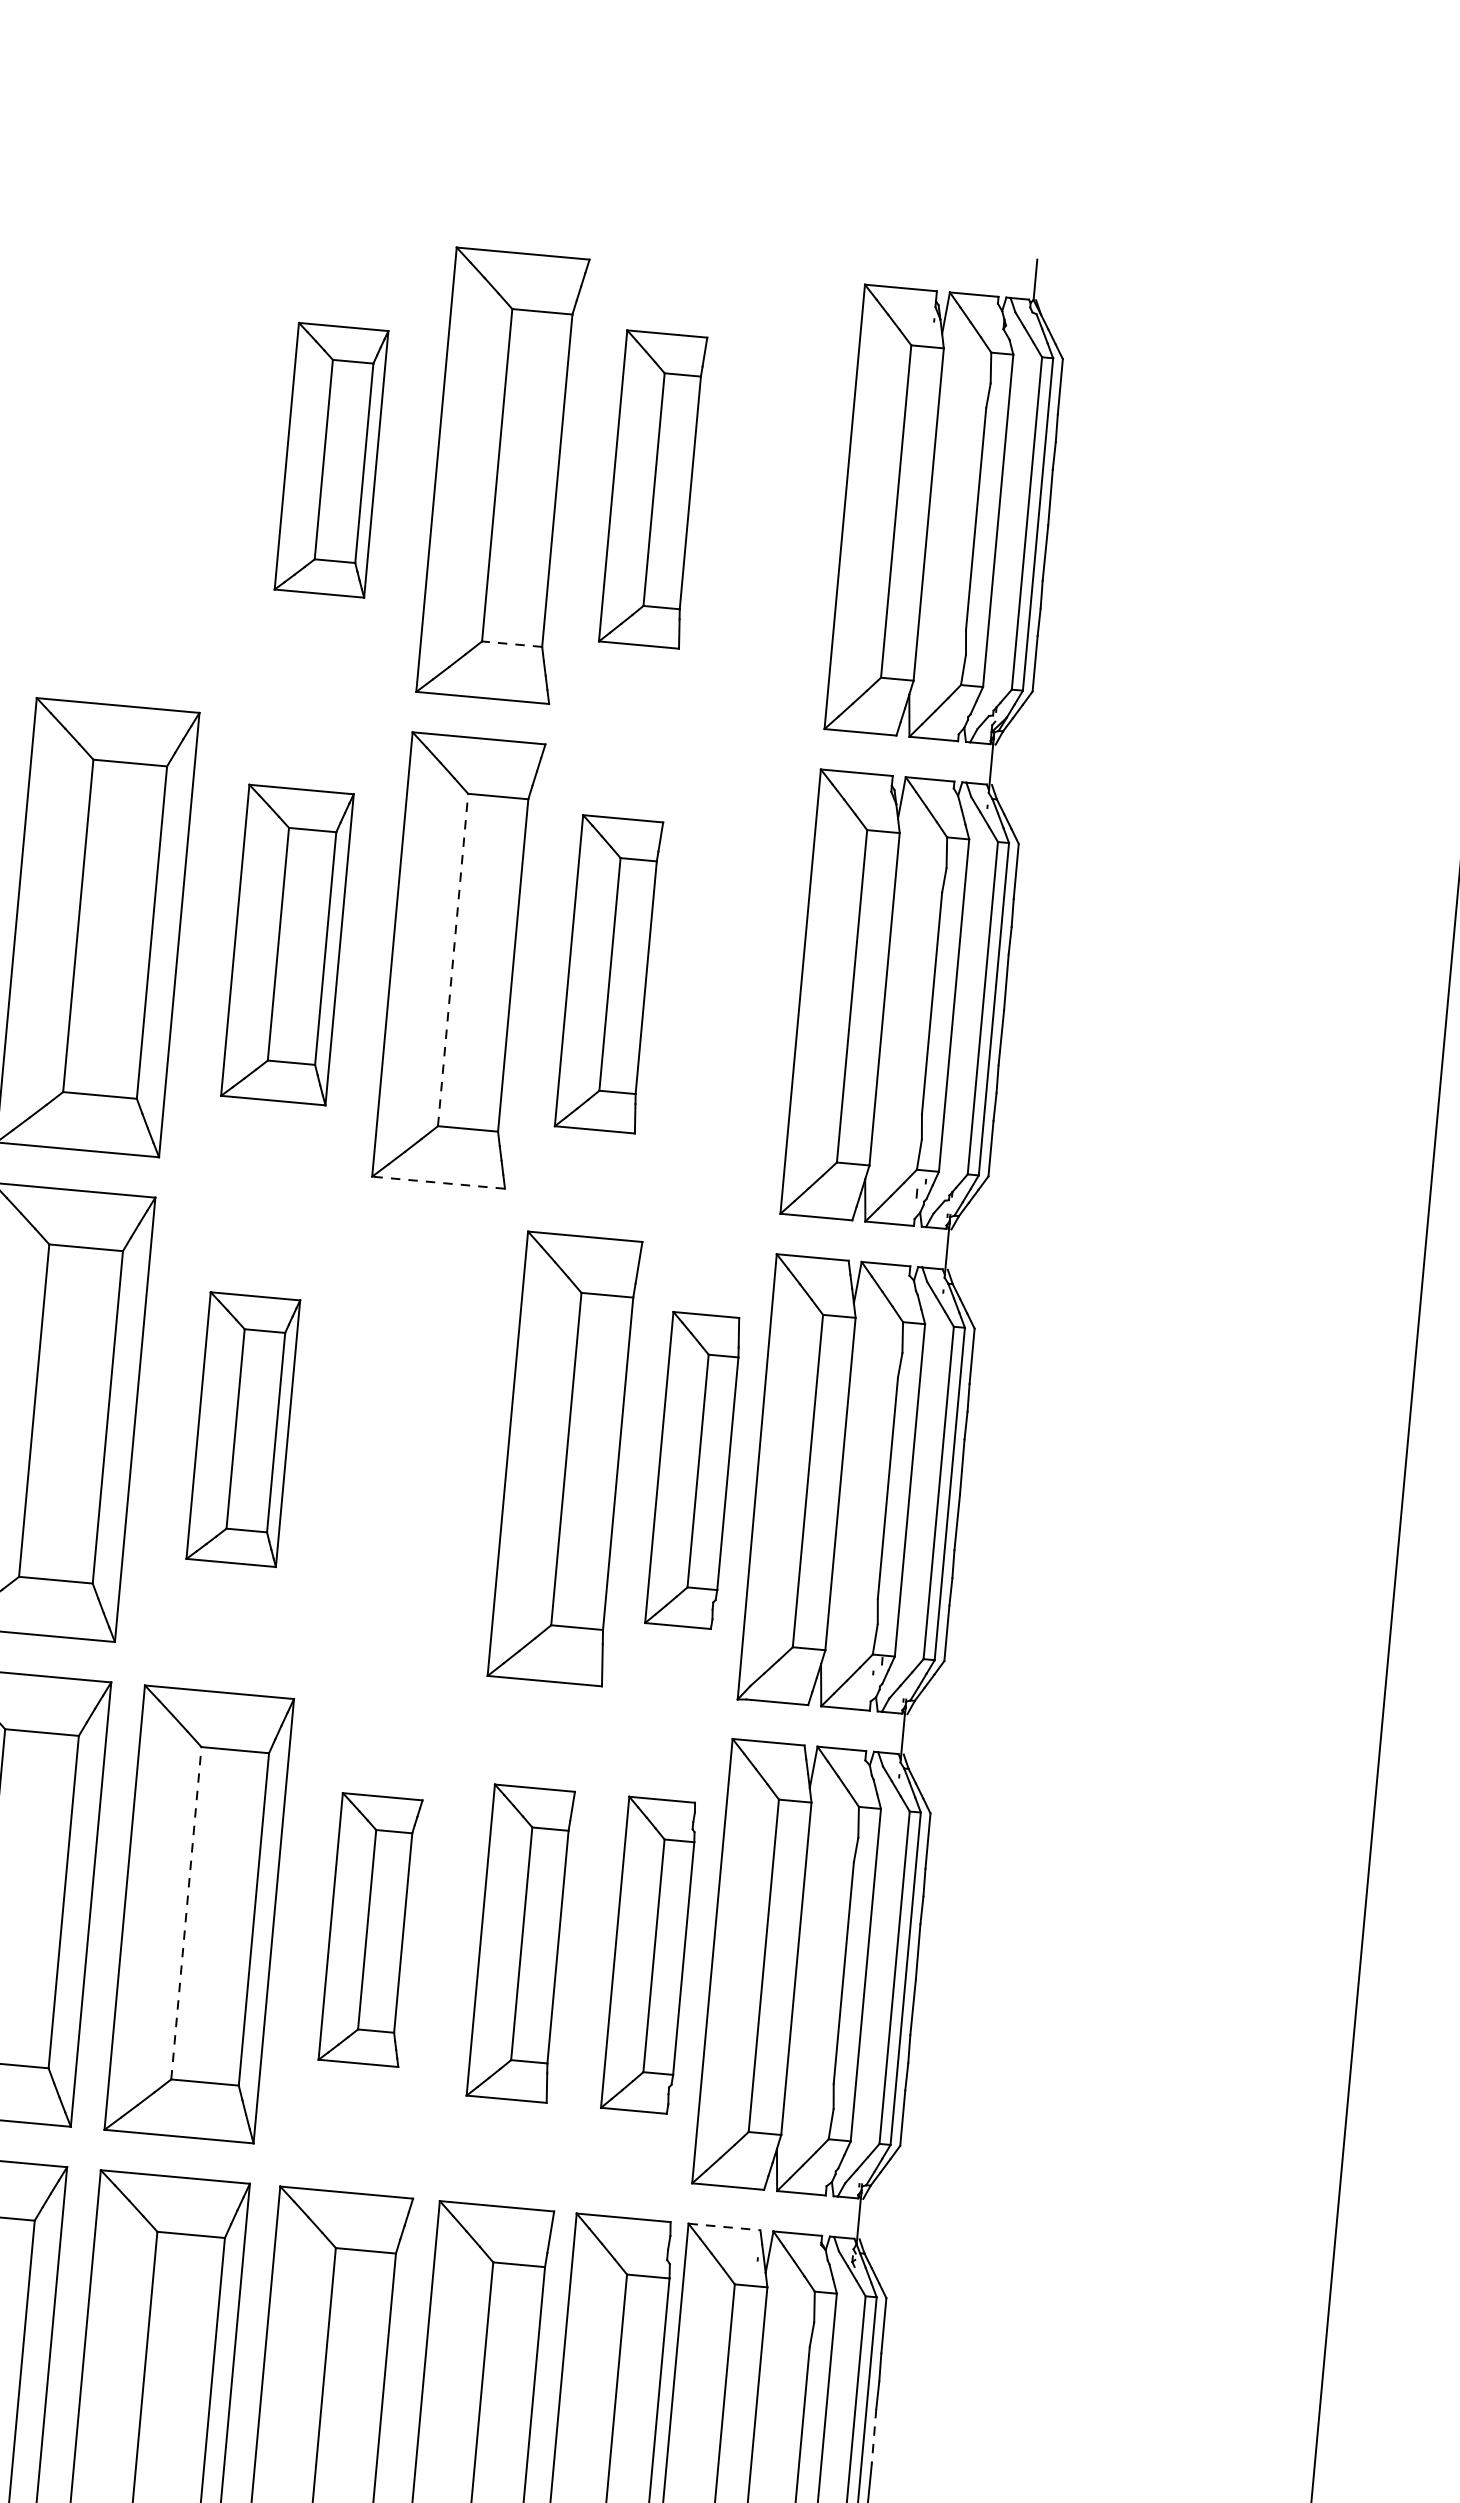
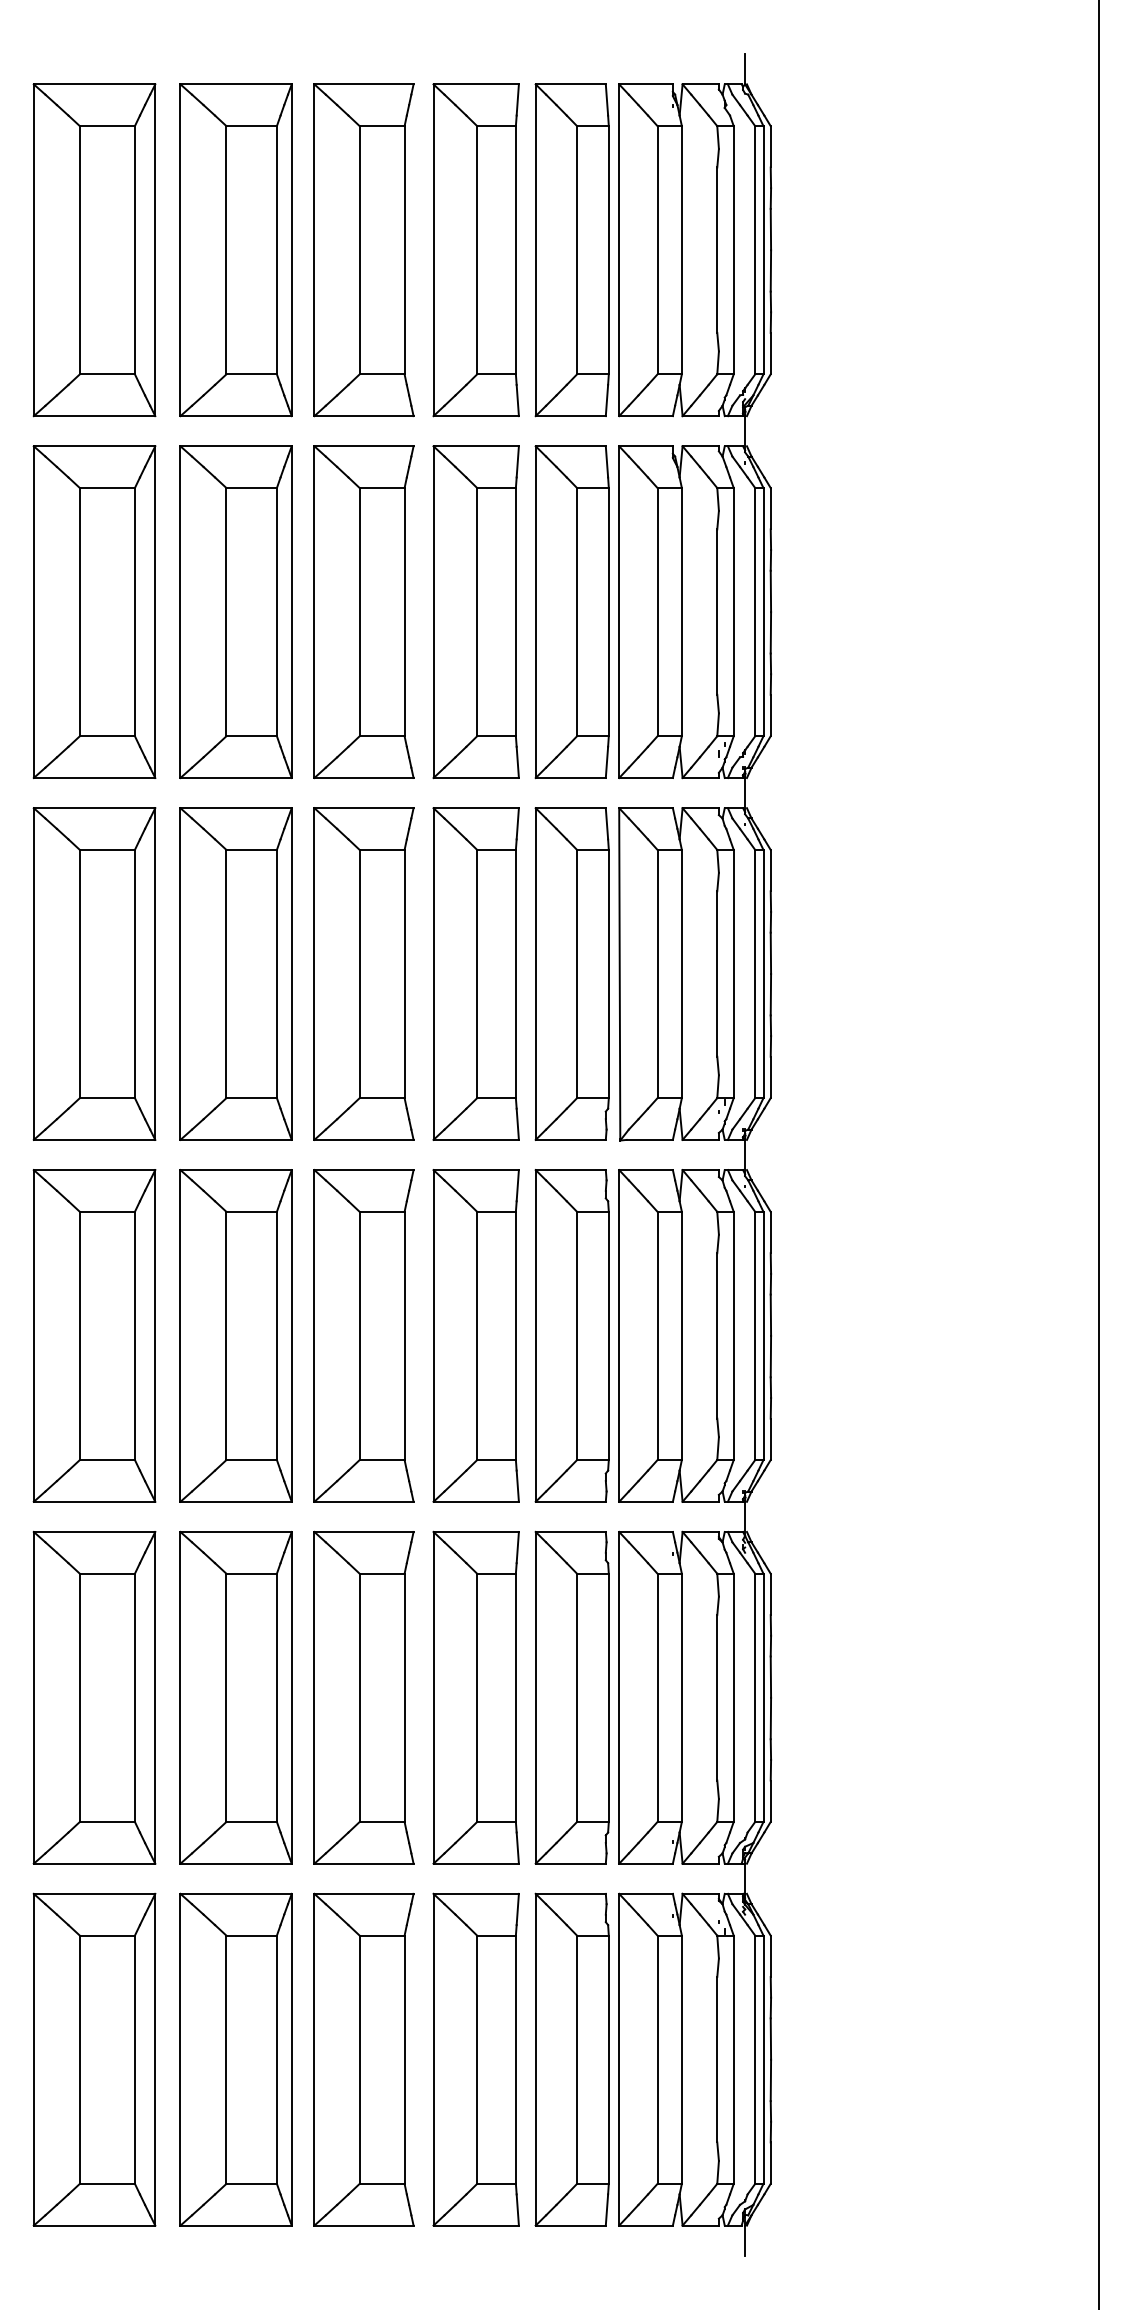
part: (141, 443) -> (94, 250), added
part: (330, 460) -> (235, 250), size x1.67
part: (652, 489) -> (475, 250), size x1.43
part: (780, 501) -> (571, 250), added
line: (511, 644) -> (381, 374), dashed -> solid
part: (286, 945) -> (235, 612), size x1.43
line: (452, 959) -> (359, 611), dashed -> solid
part: (608, 974) -> (475, 612), size x1.43
part: (736, 986) -> (571, 612), added
line: (439, 1183) -> (364, 778), dashed -> solid
part: (242, 1428) -> (235, 973), size x1.67
part: (414, 1444) -> (363, 973), added
part: (692, 1469) -> (571, 973), size x1.43
line: (186, 1912) -> (226, 1335), dashed -> solid
part: (369, 1929) -> (363, 1335), size x1.67
part: (519, 1943) -> (475, 1335), size x1.43
part: (648, 1954) -> (571, 1335), size x1.43
line: (725, 2226) -> (646, 1531), dashed -> solid
line: (873, 2437) -> (770, 1677), dashed -> solid

